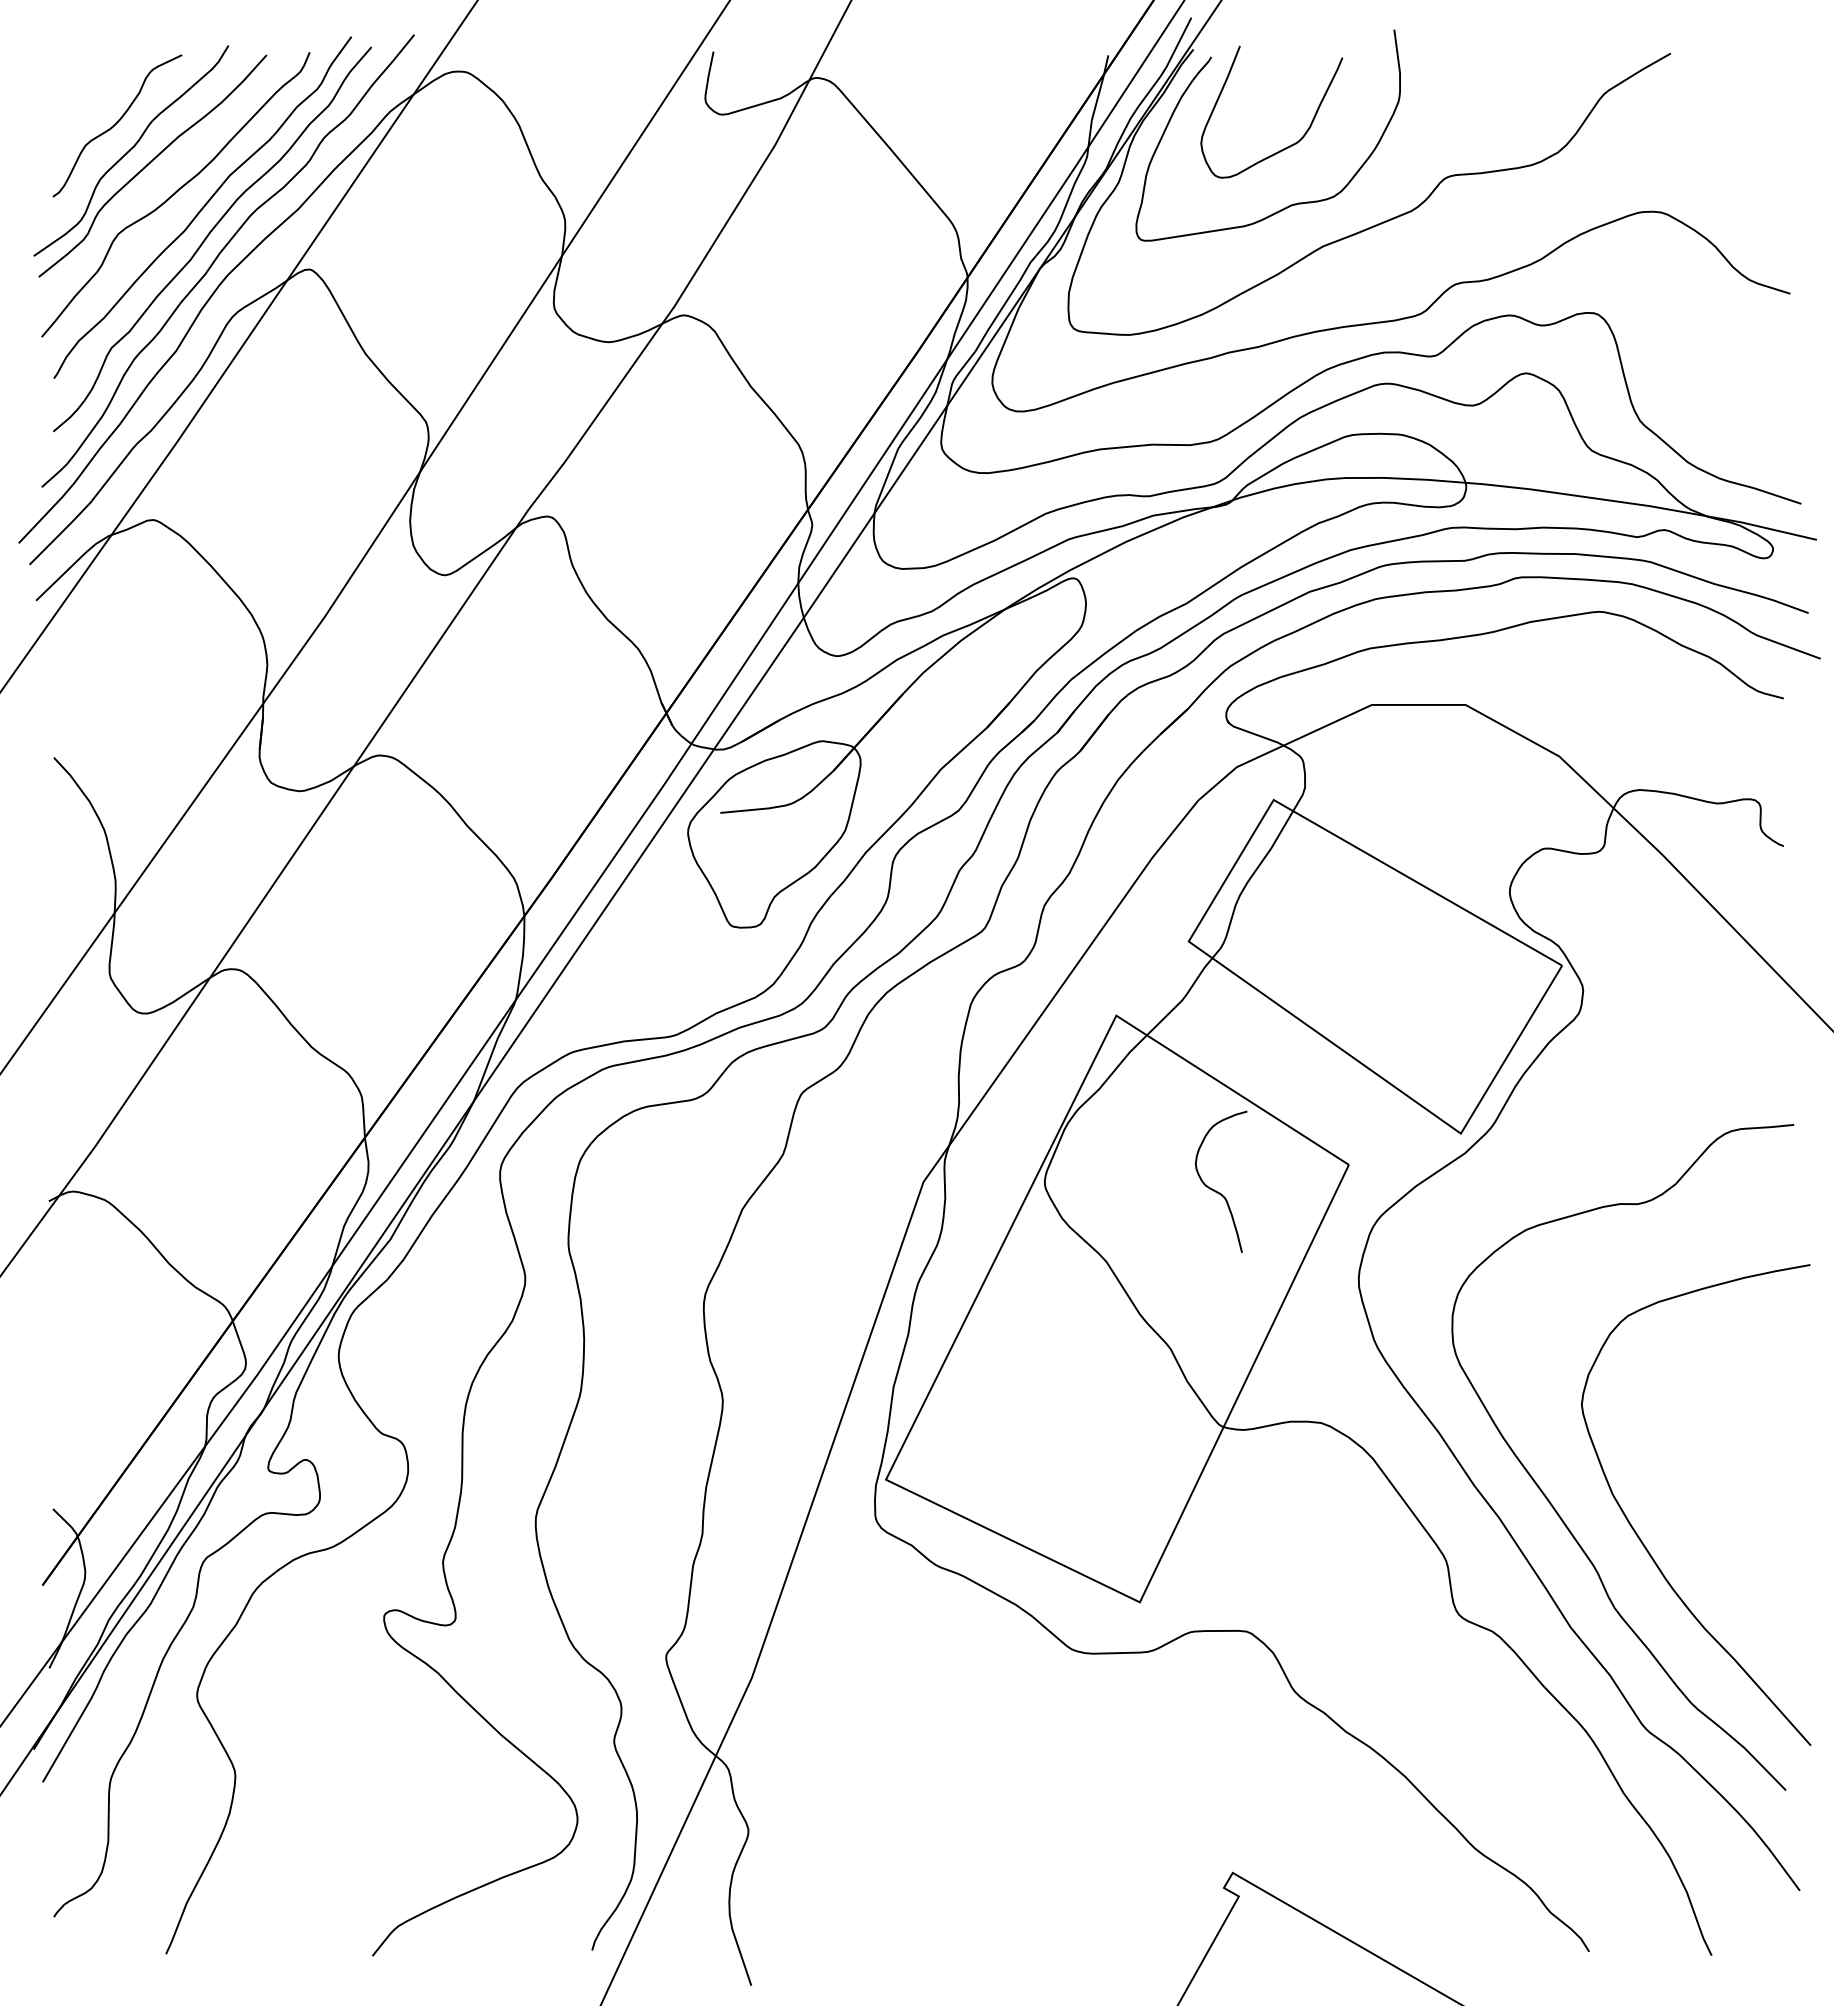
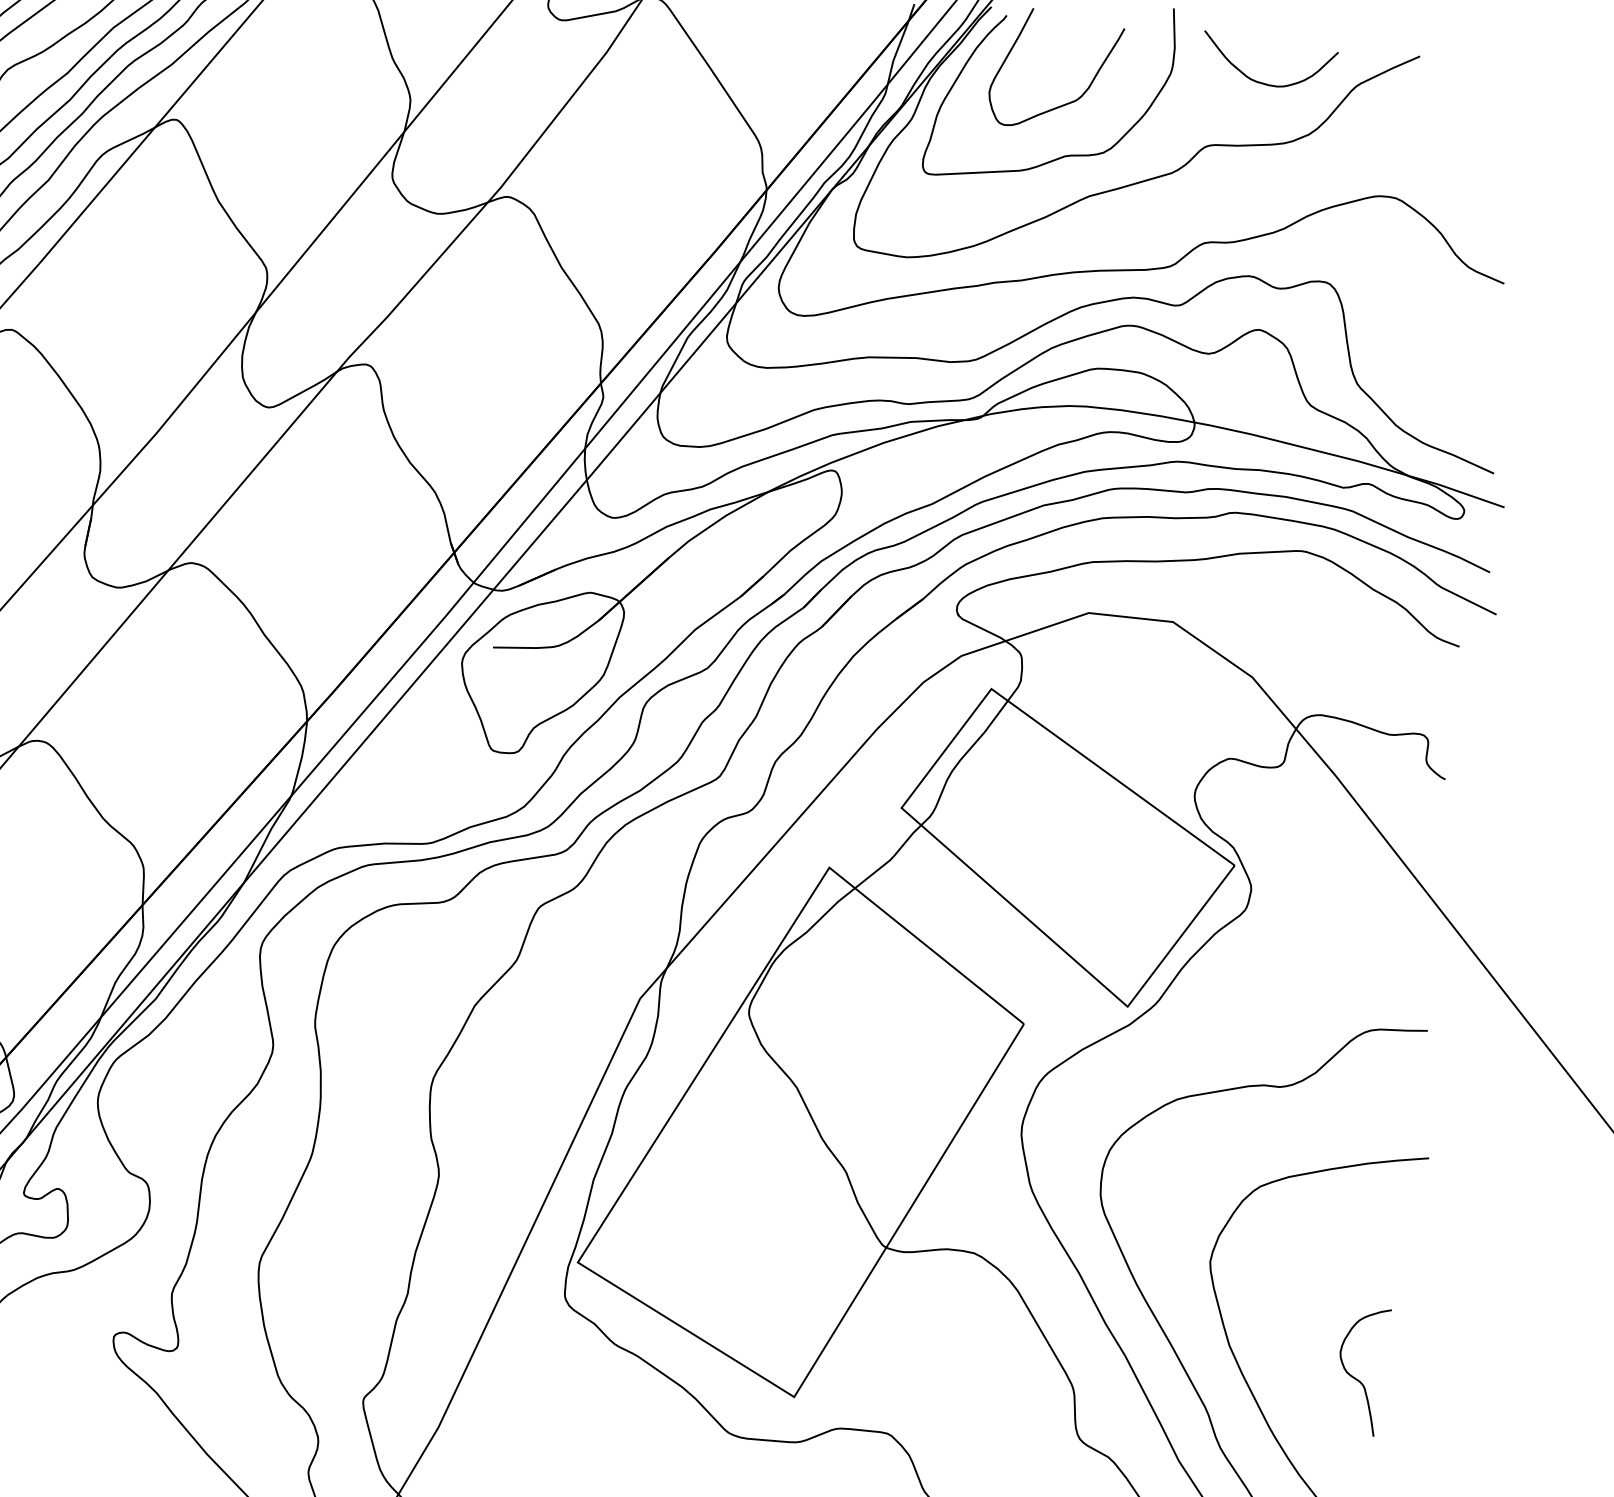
curve: (1500, 100) -> (1262, 82), added
curve: (1216, 1190) -> (1356, 1378), moved

